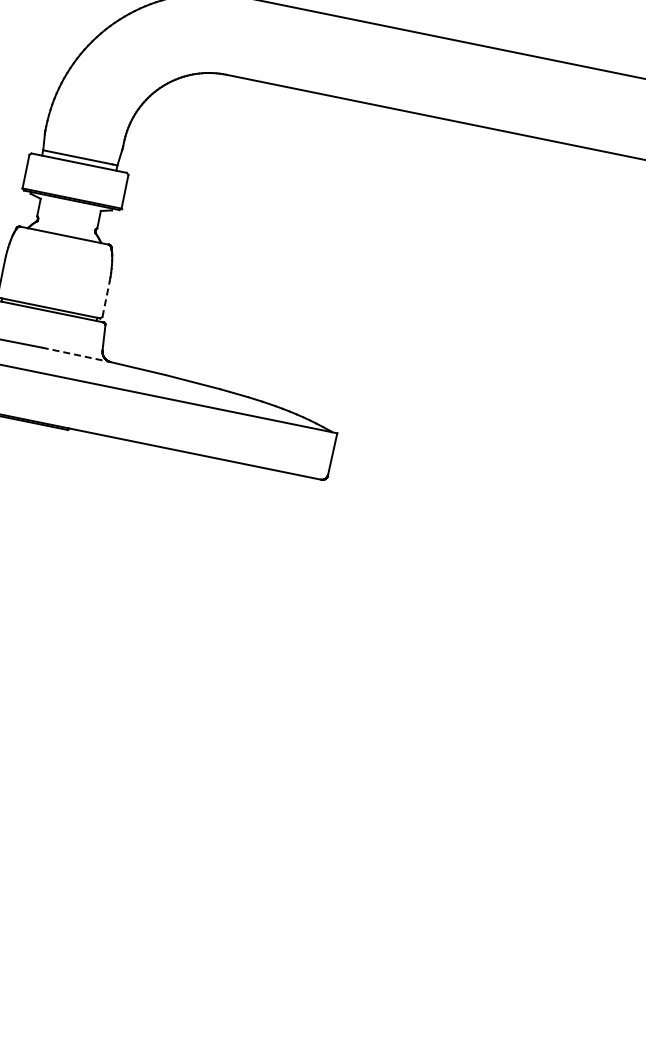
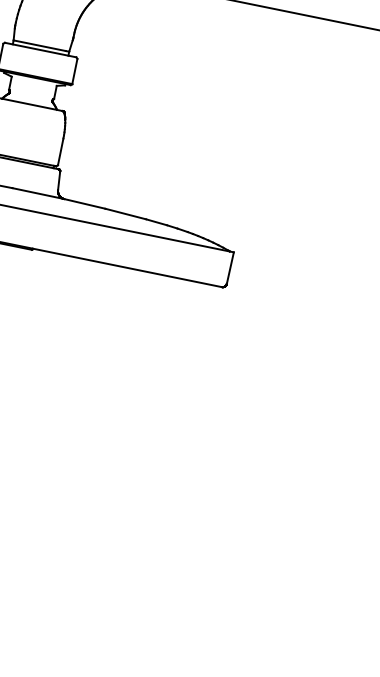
line: (106, 298) -> (61, 151), dashed -> solid
line: (76, 354) -> (38, 193), dashed -> solid

